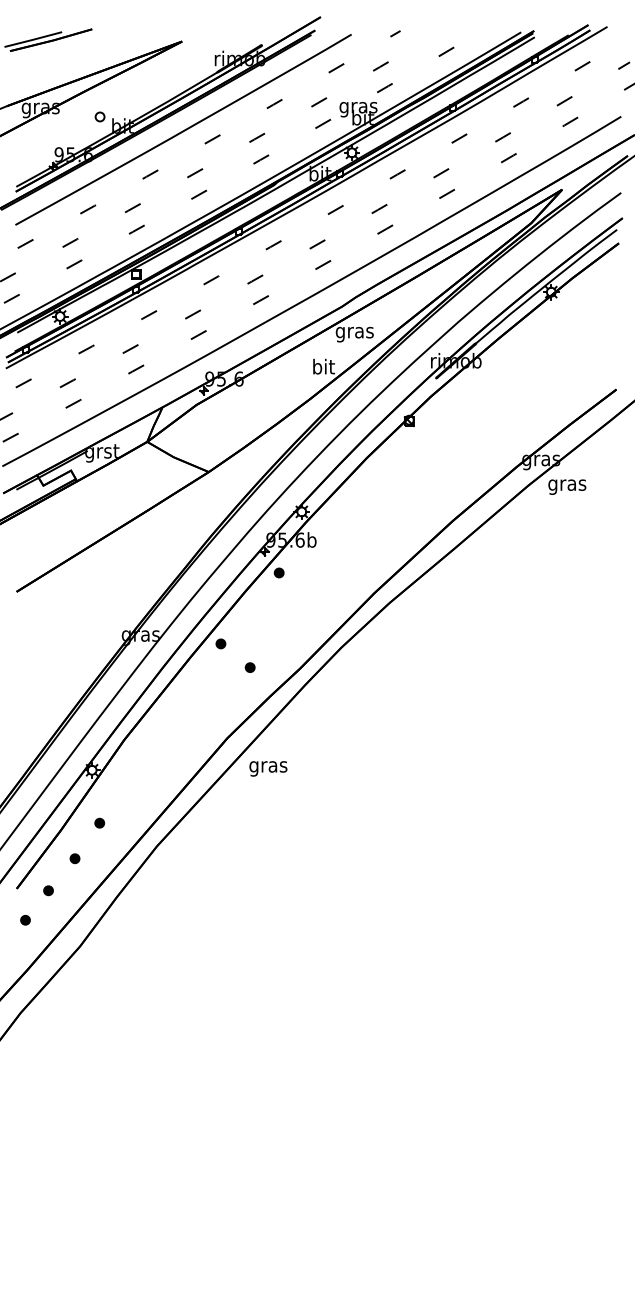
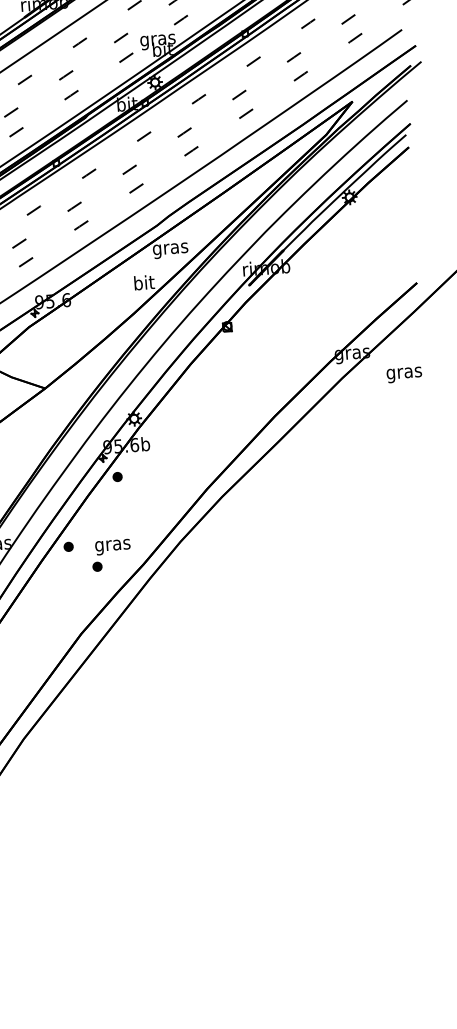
text: (567, 486) -> (404, 374), moved
text: (268, 768) -> (113, 546), moved

